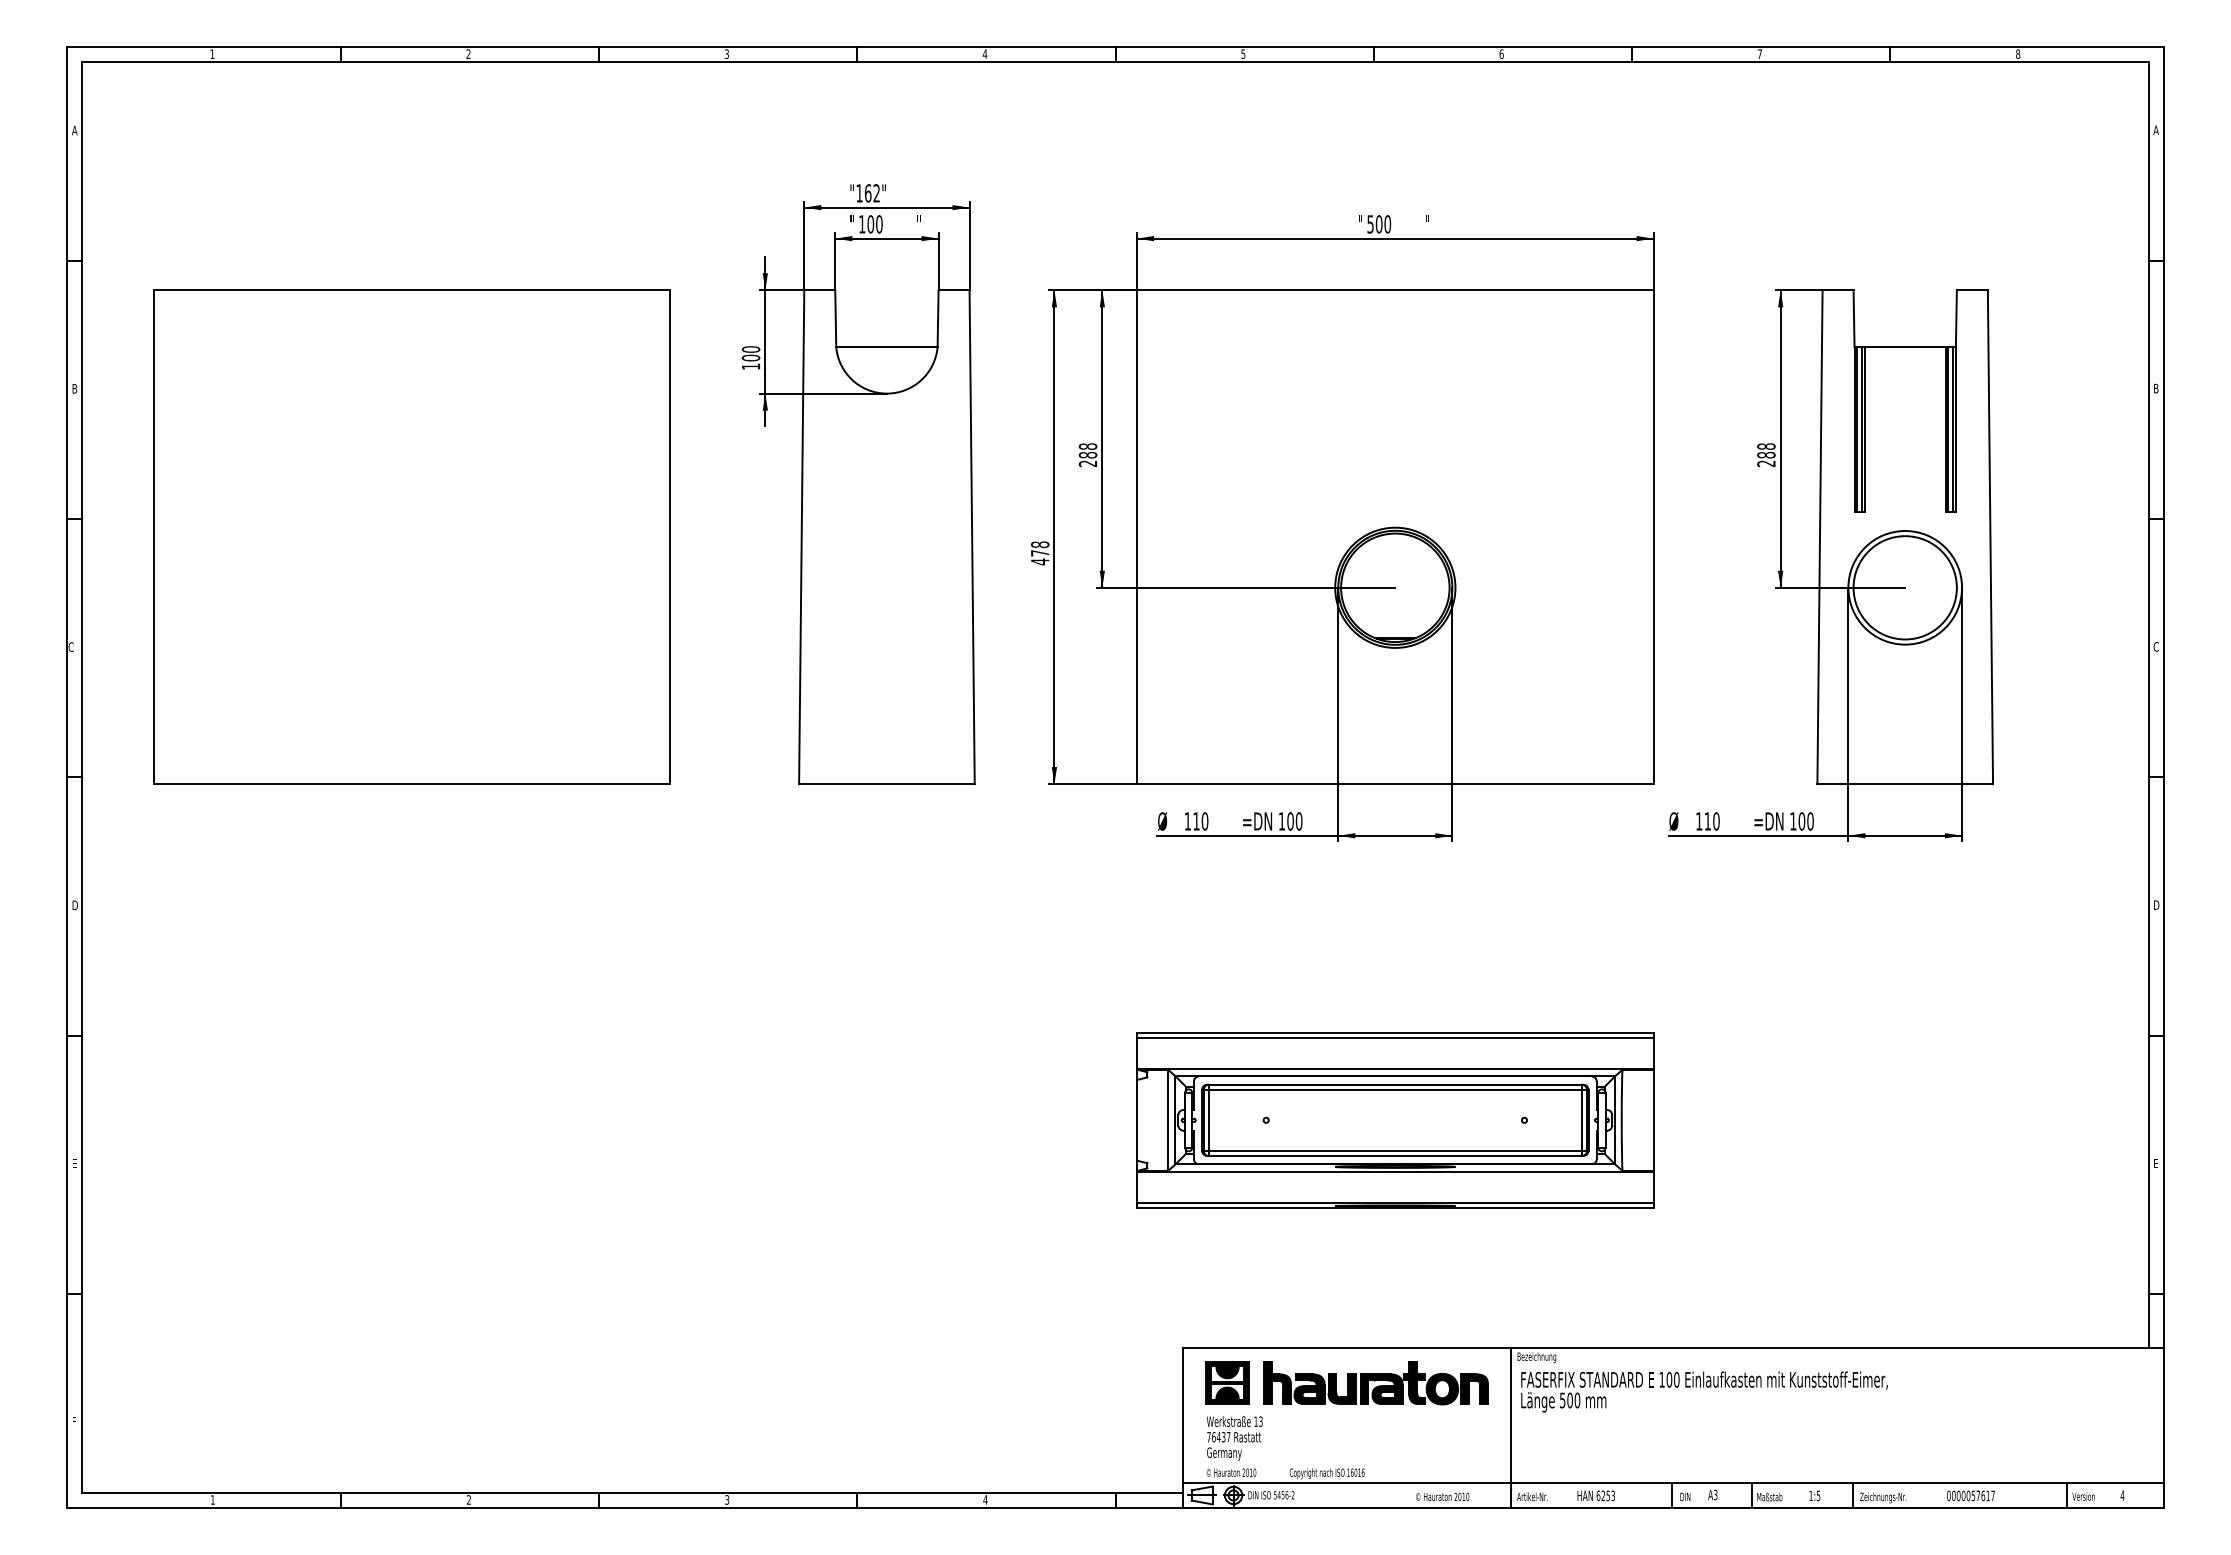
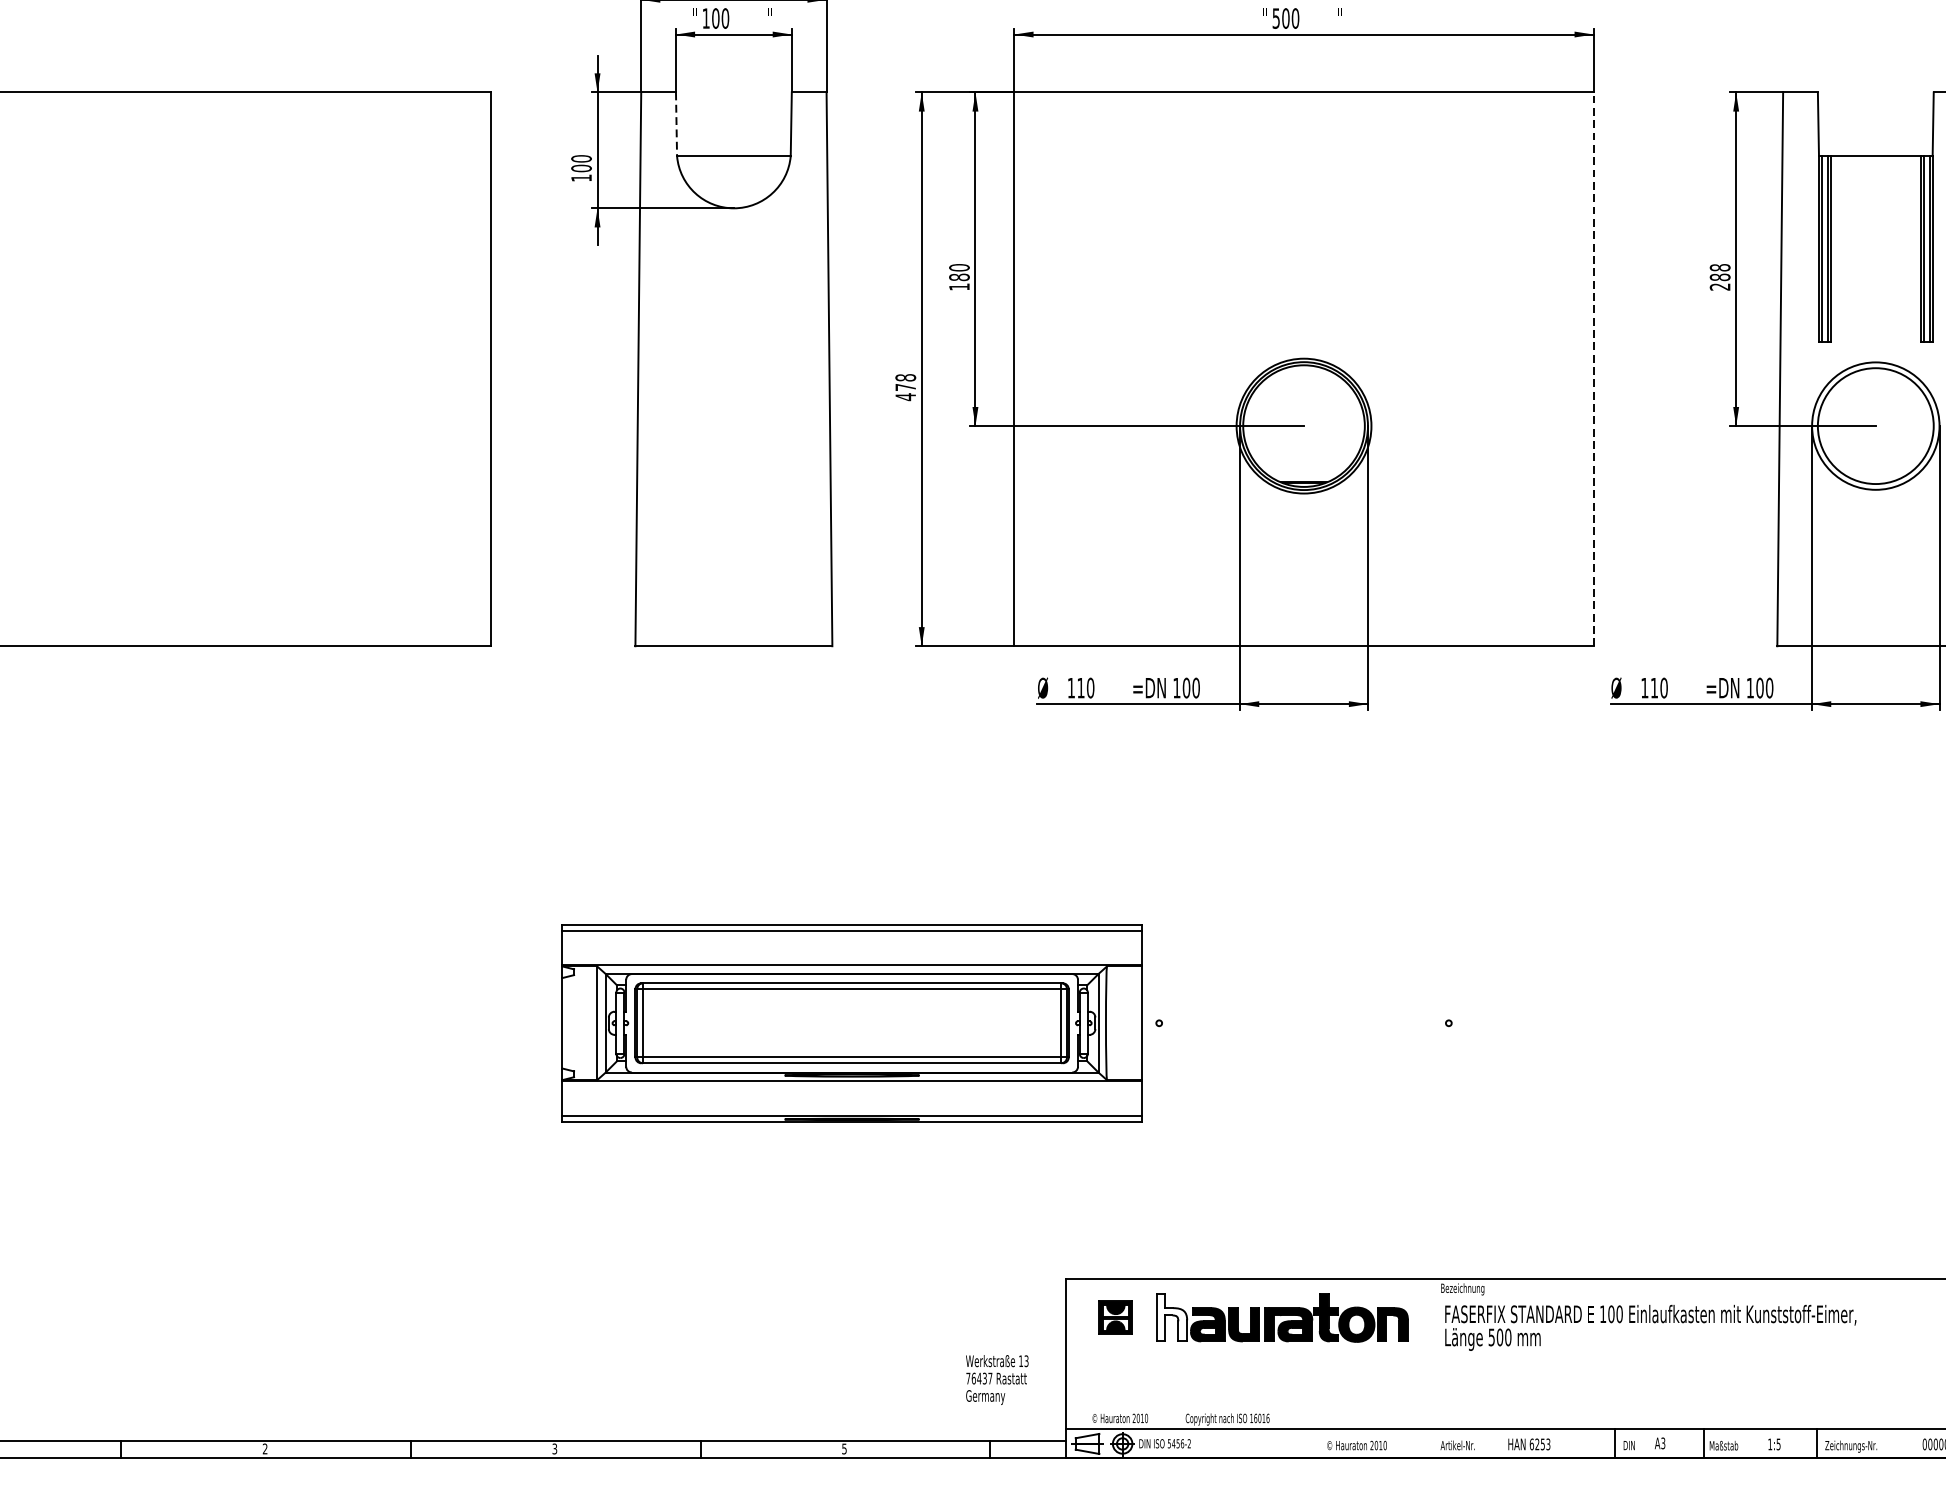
line: (835, 319) -> (676, 125), solid -> dashed
text: (1087, 455) -> (958, 277), 288 -> 180
line: (1653, 537) -> (1593, 369), solid -> dashed
part: (1395, 1120) -> (852, 1023), moved
part: (1227, 1382) -> (1115, 1317), size x0.7
fill: (1277, 1382) -> (1171, 1317), removed
line: (1510, 1428) -> (1433, 1368), removed
text: (1234, 1438) -> (996, 1380), moved
text: (985, 1499) -> (844, 1448), 4 -> 5

